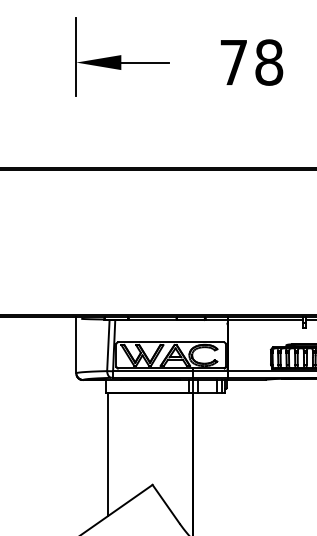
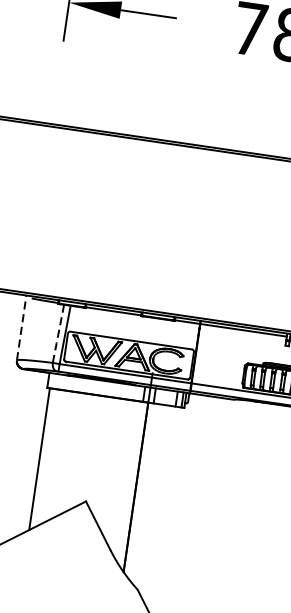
line: (76, 344) -> (22, 327), solid -> dashed
line: (108, 346) -> (58, 334), solid -> dashed

